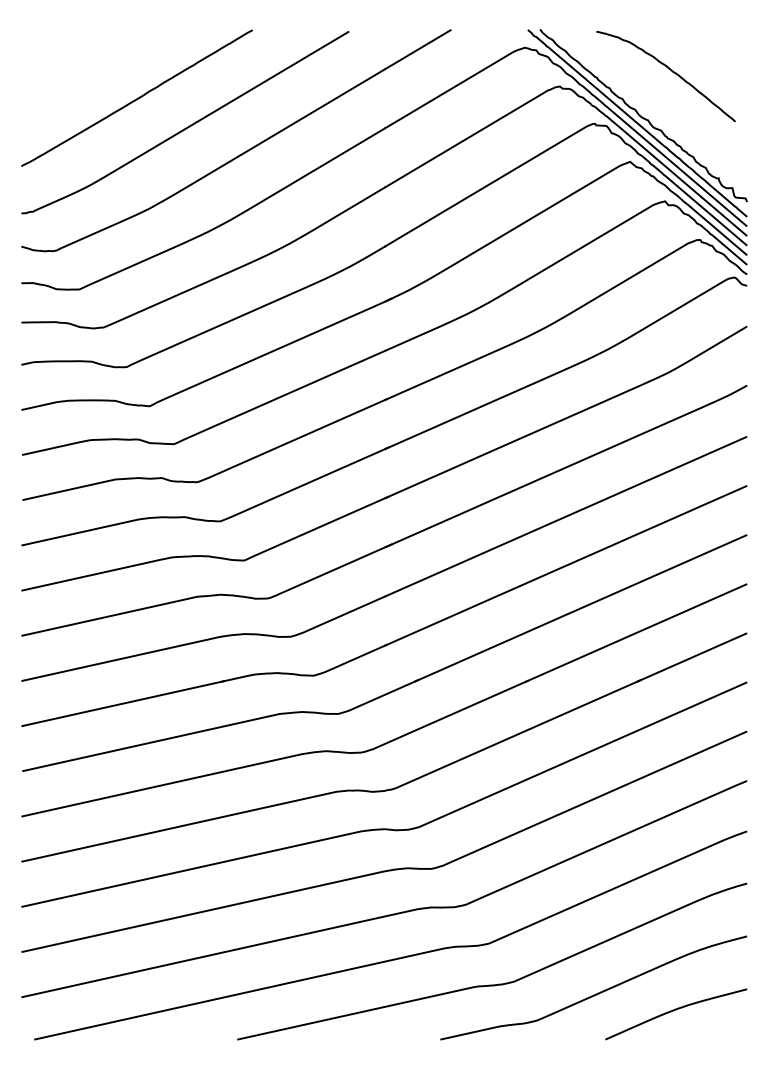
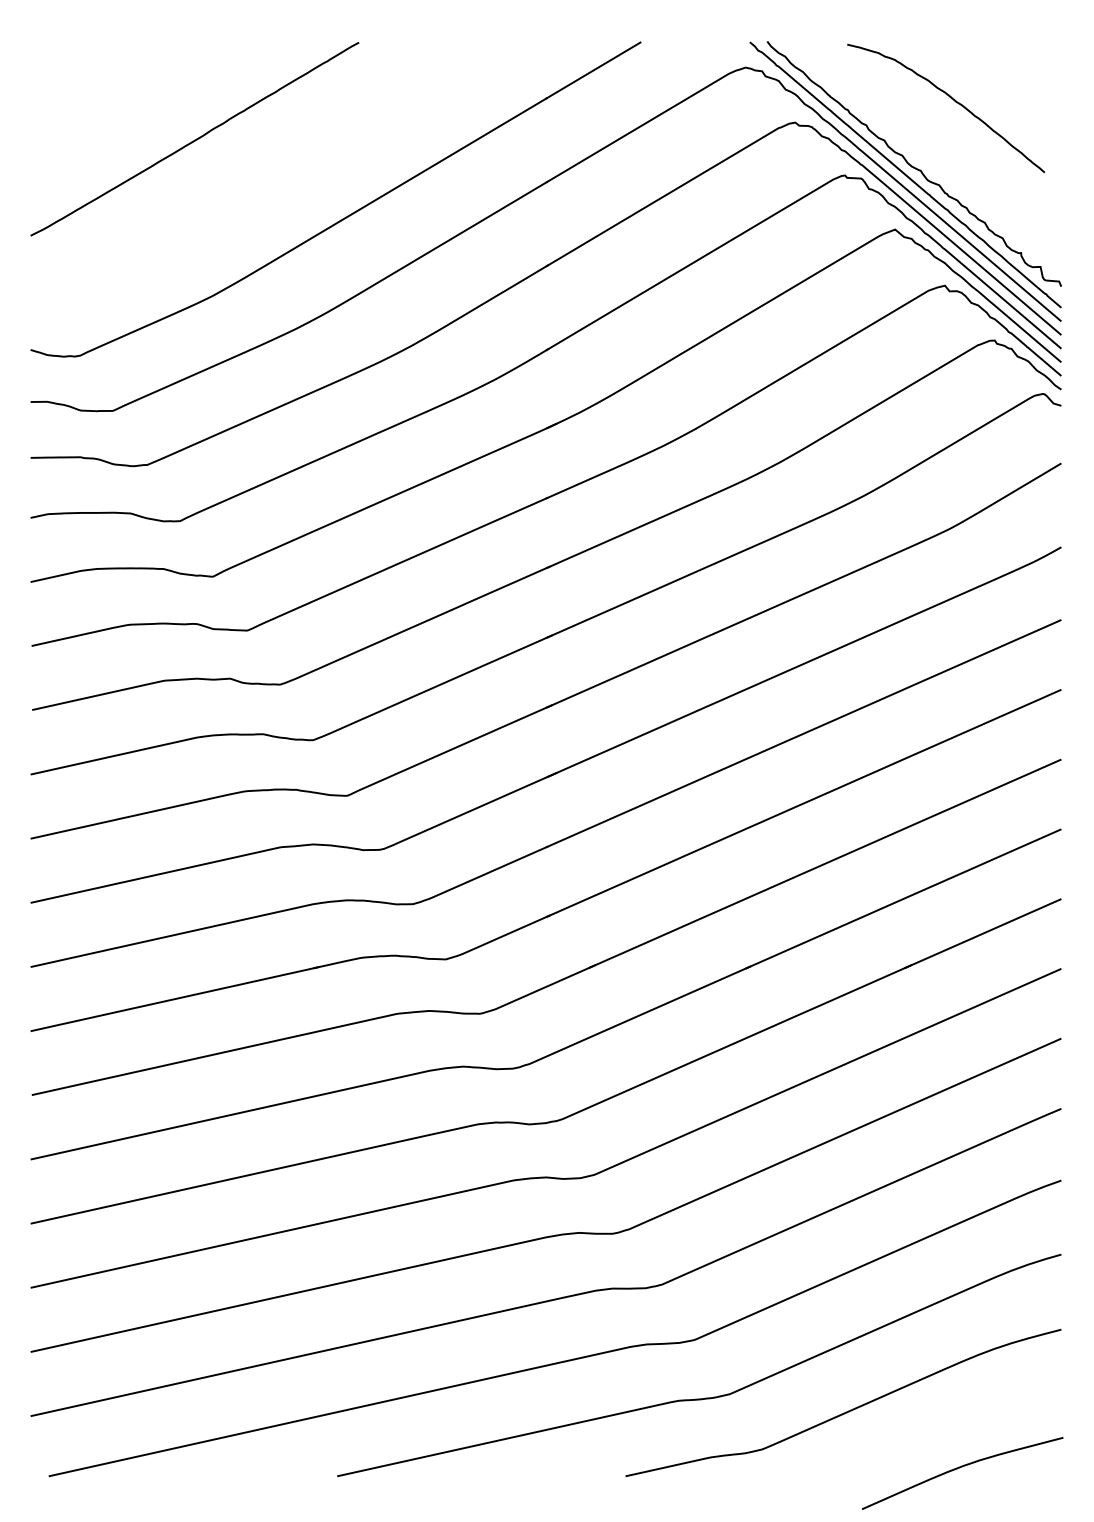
curve: (188, 125) -> (268, 178), removed
curve: (674, 1010) -> (960, 1468), moved

